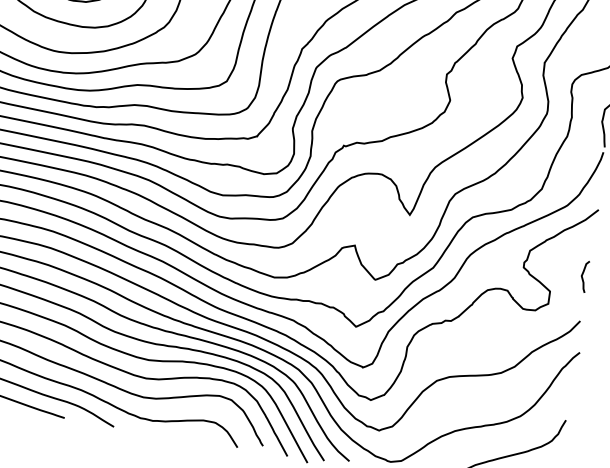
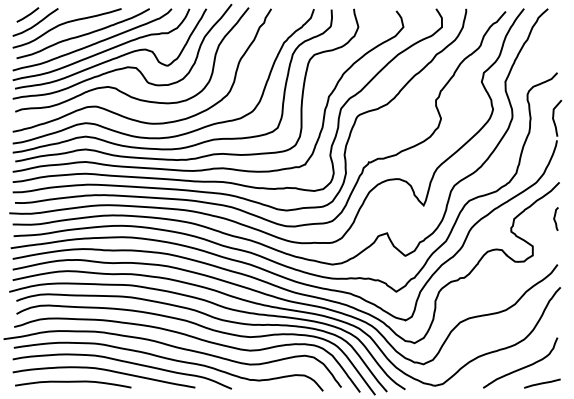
curve: (583, 275) -> (555, 218), moved

